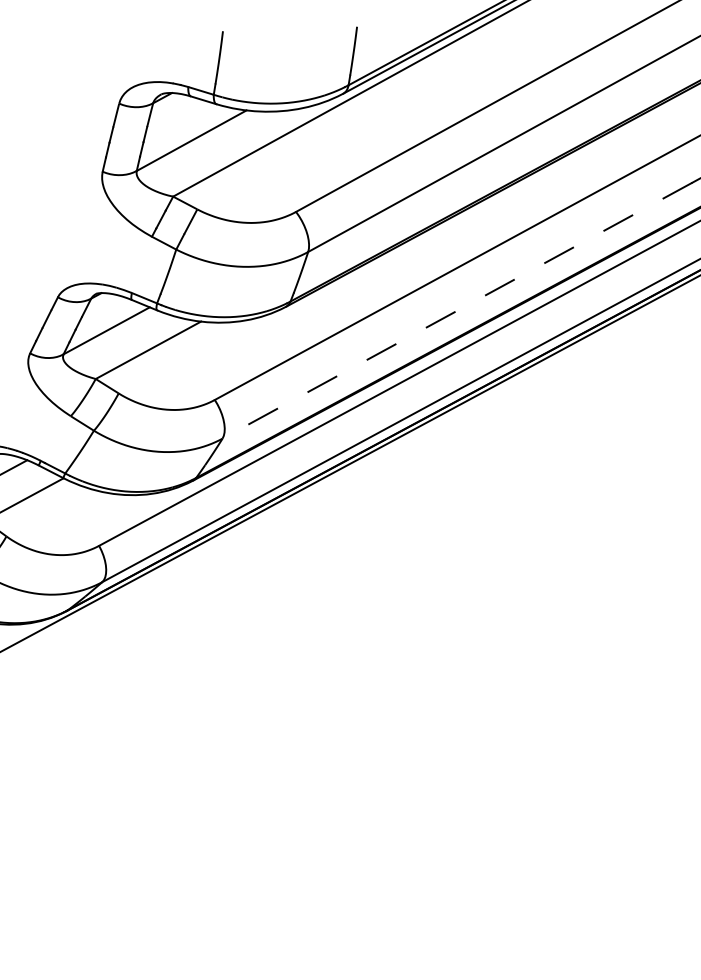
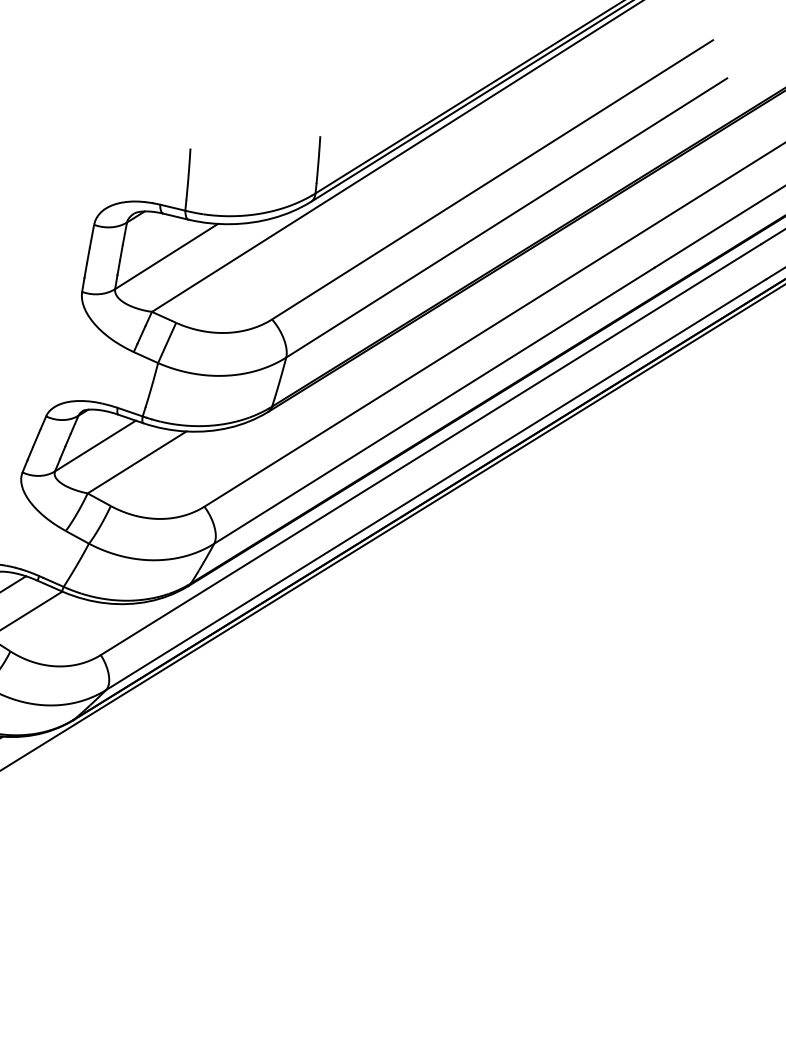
line: (457, 310) -> (434, 405), dashed -> solid

